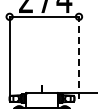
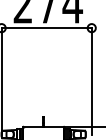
line: (79, 57) -> (92, 80), dashed -> solid

